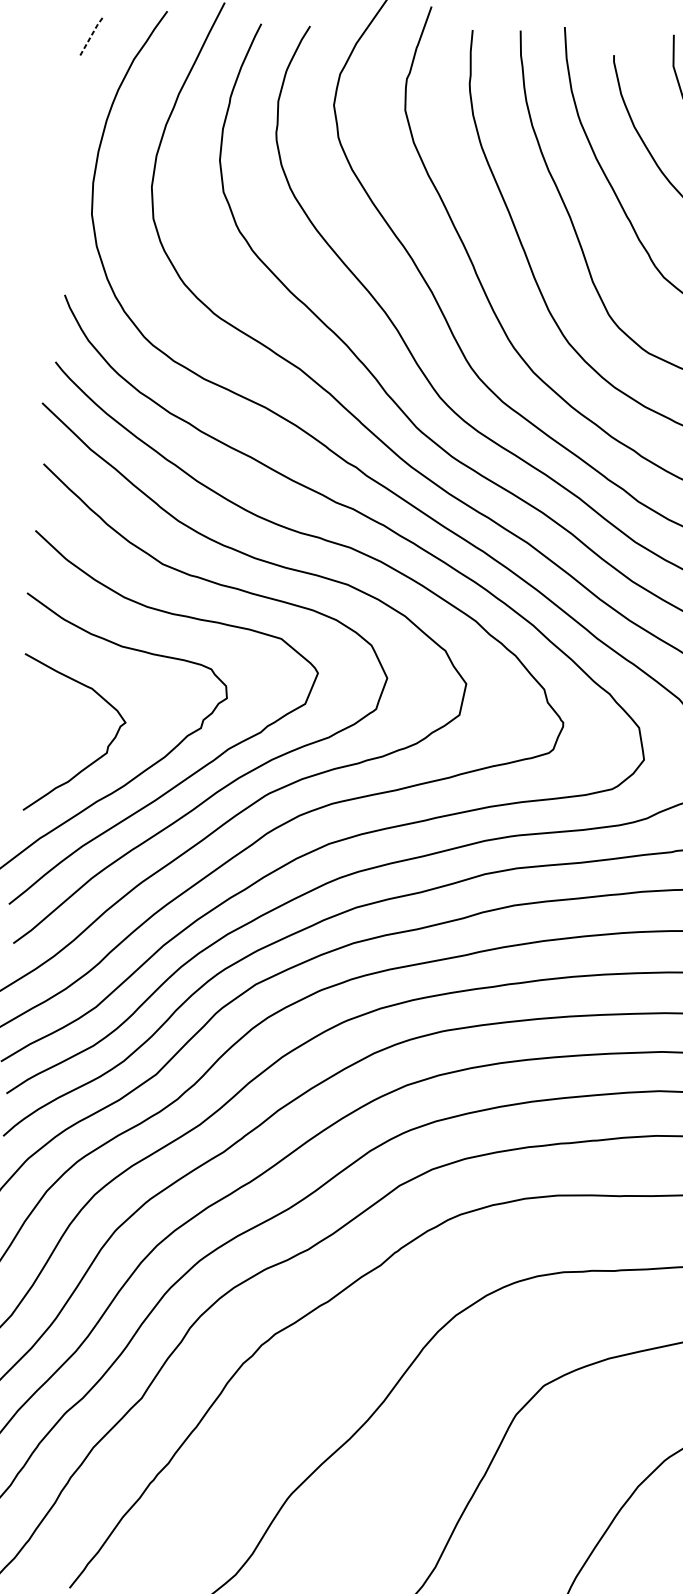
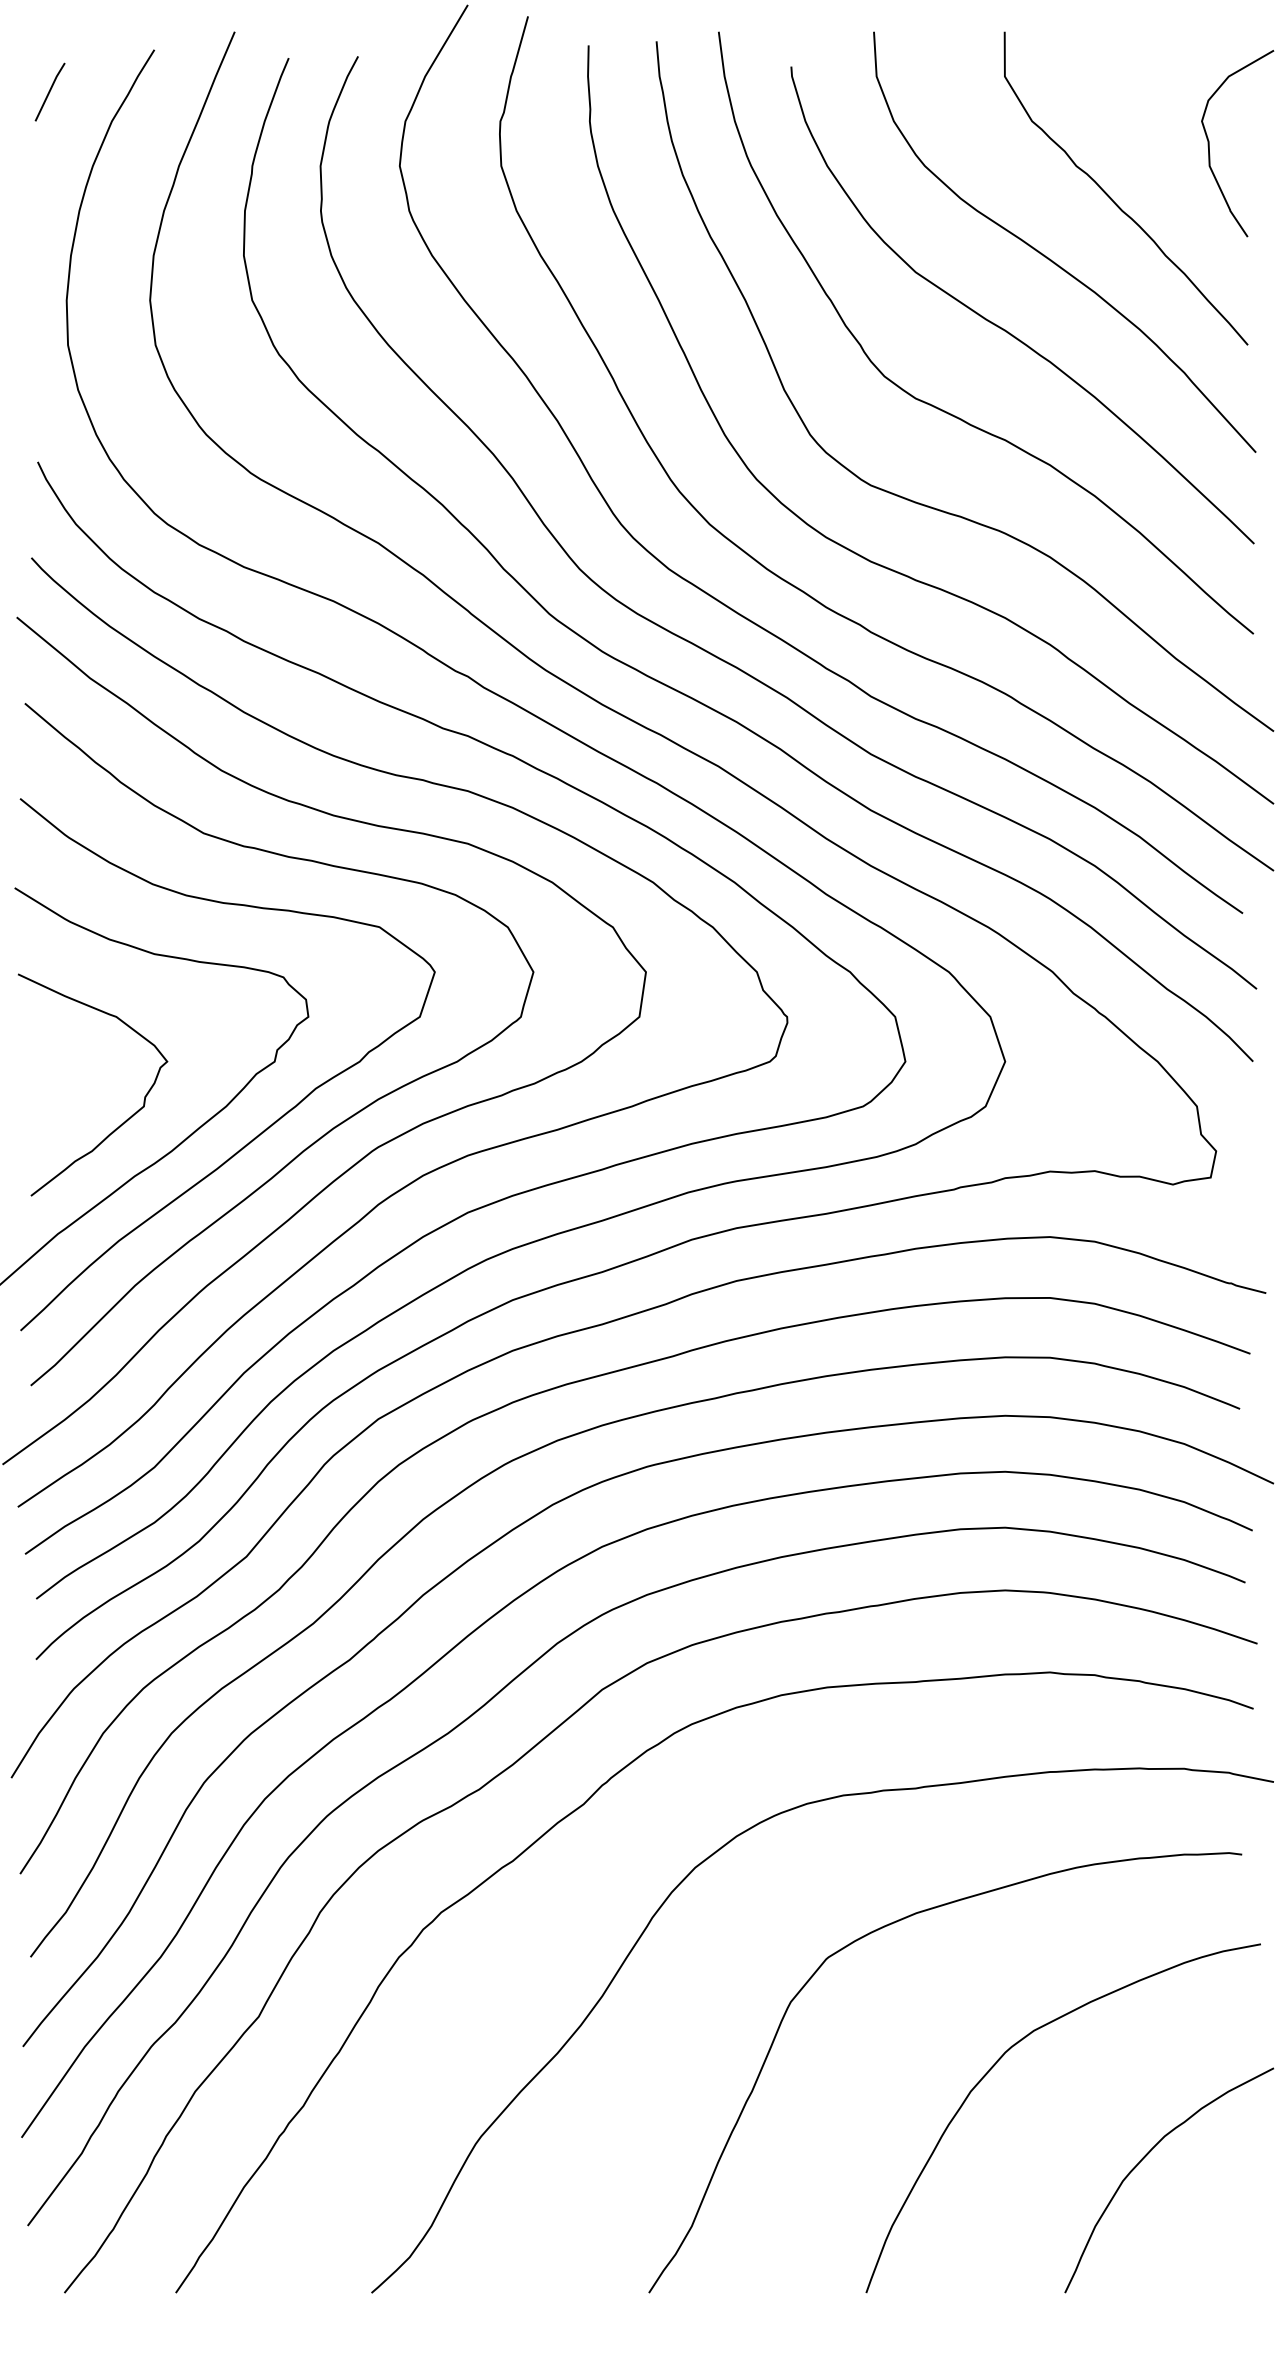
line: (91, 34) -> (49, 90), dashed -> solid

